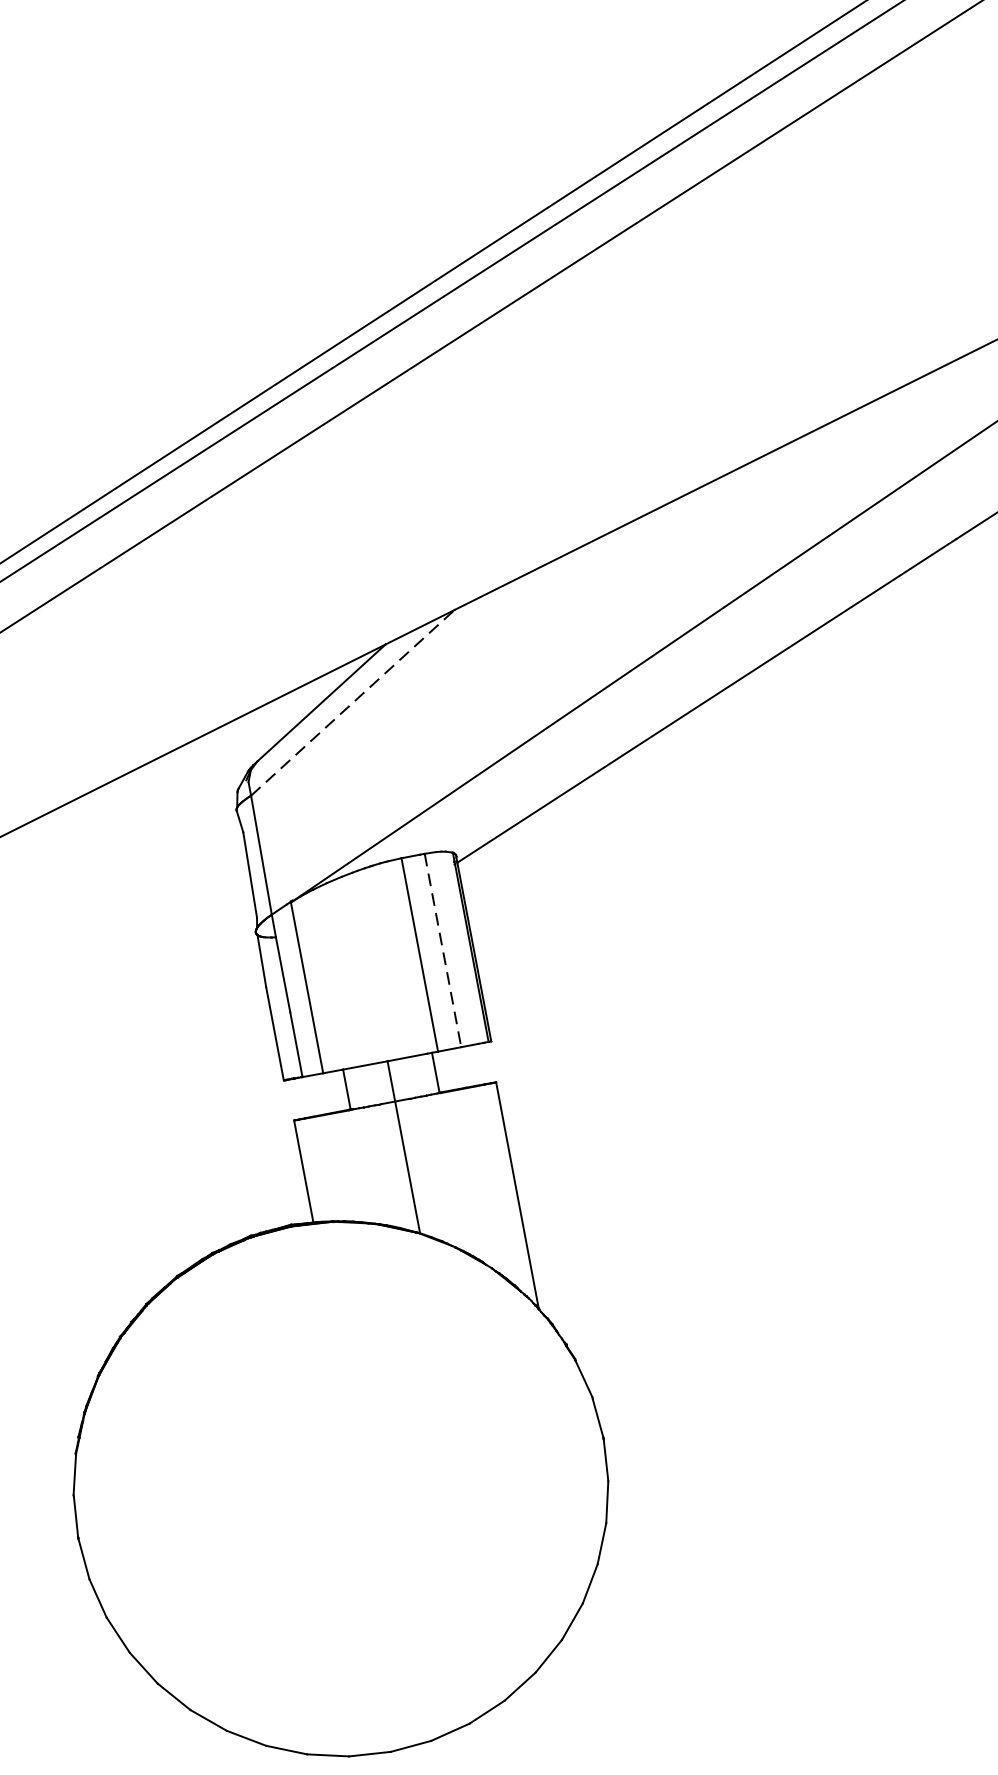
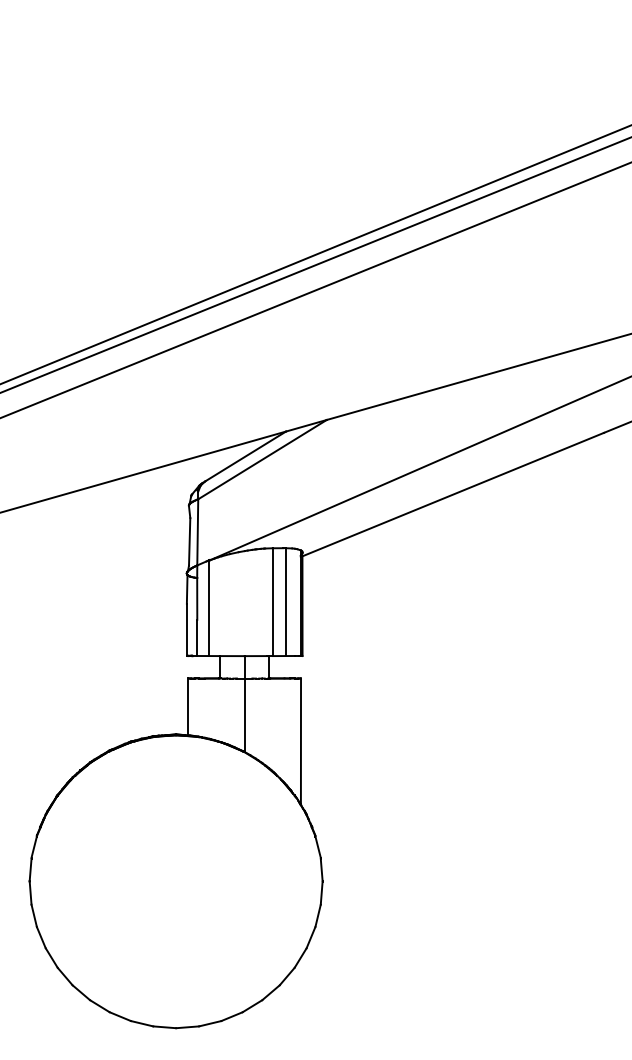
line: (352, 702) -> (262, 459), dashed -> solid
line: (442, 951) -> (285, 602), dashed -> solid

